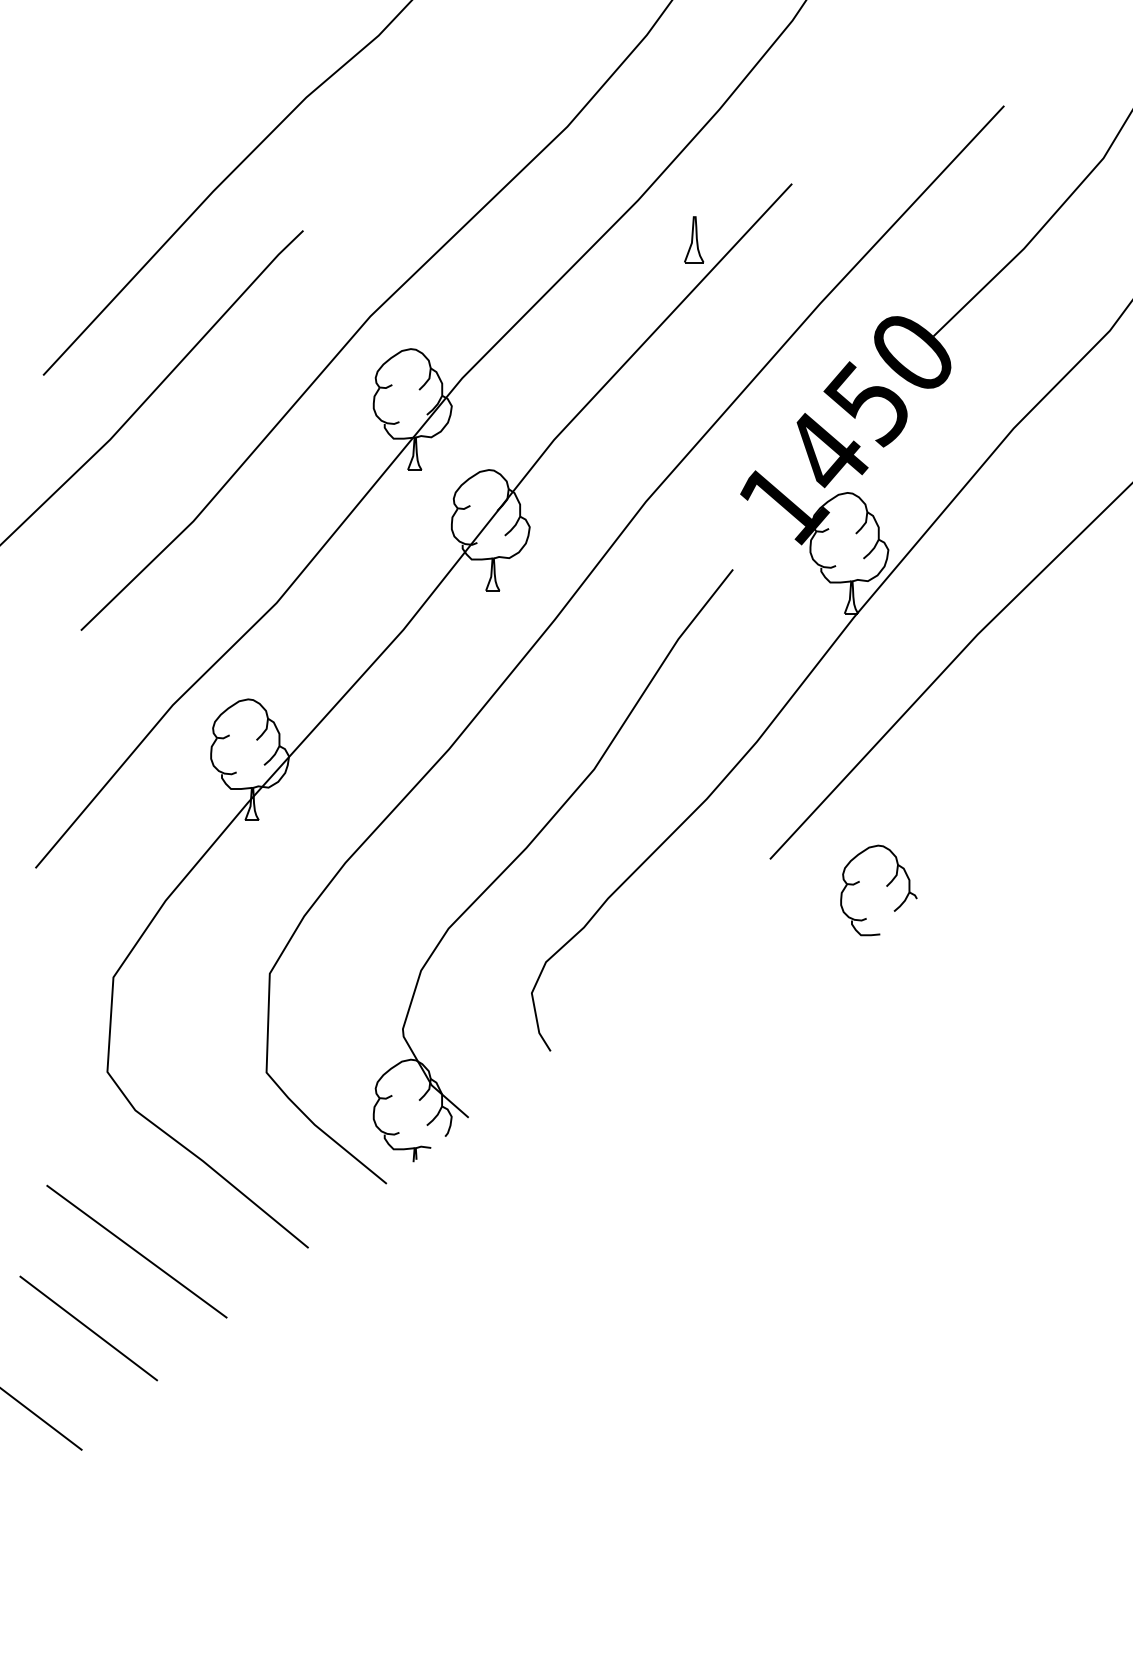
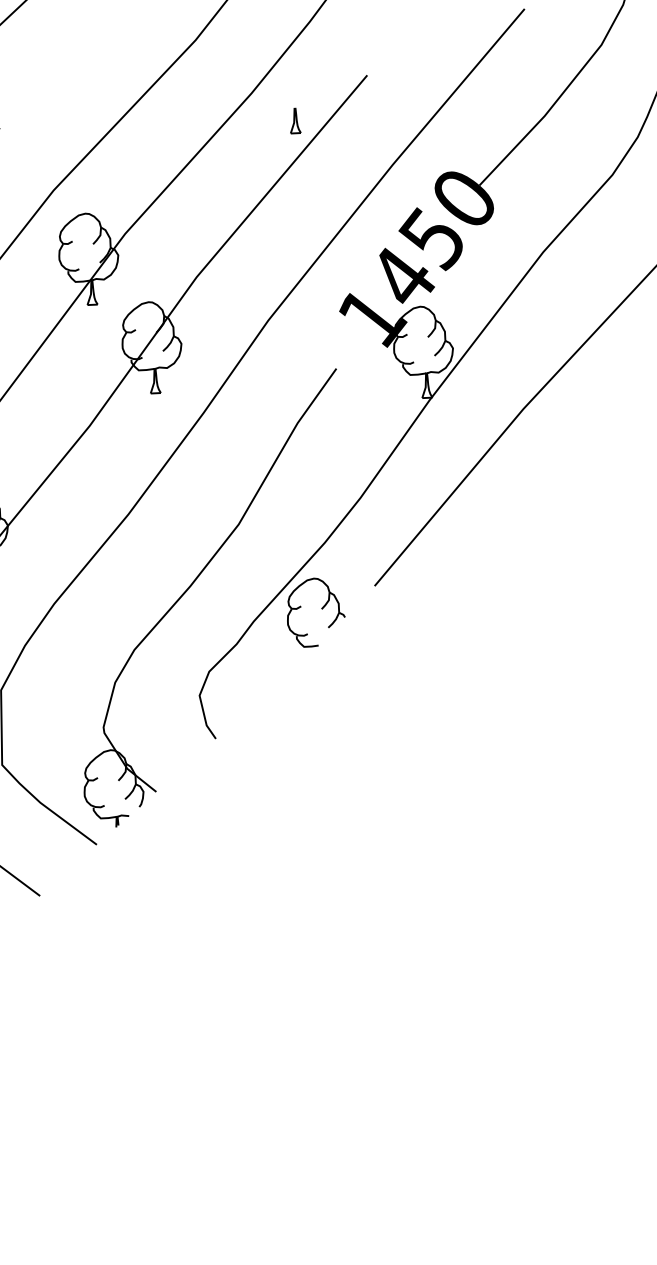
part: (693, 239) -> (294, 120), size x0.71
part: (886, 886) -> (321, 609), moved

